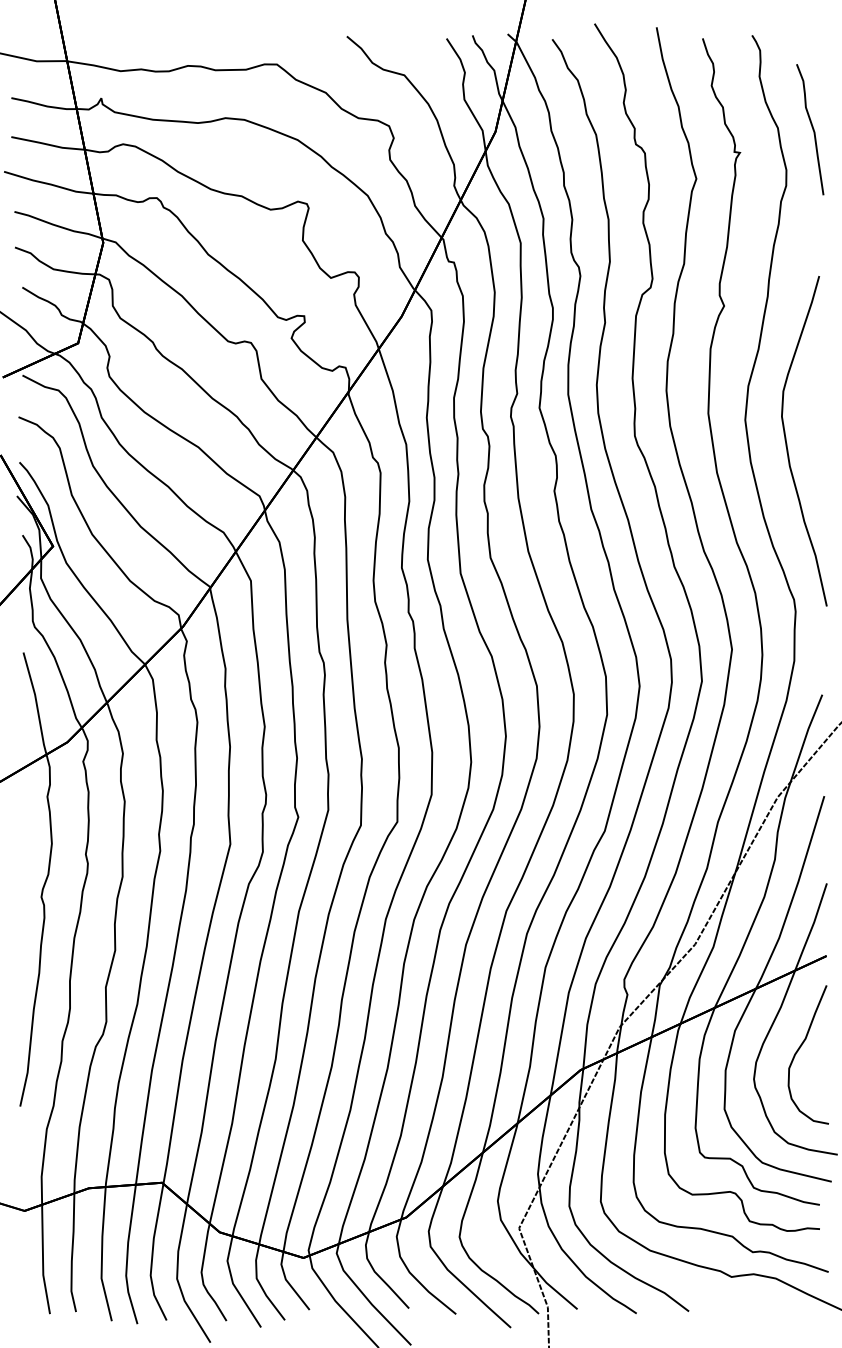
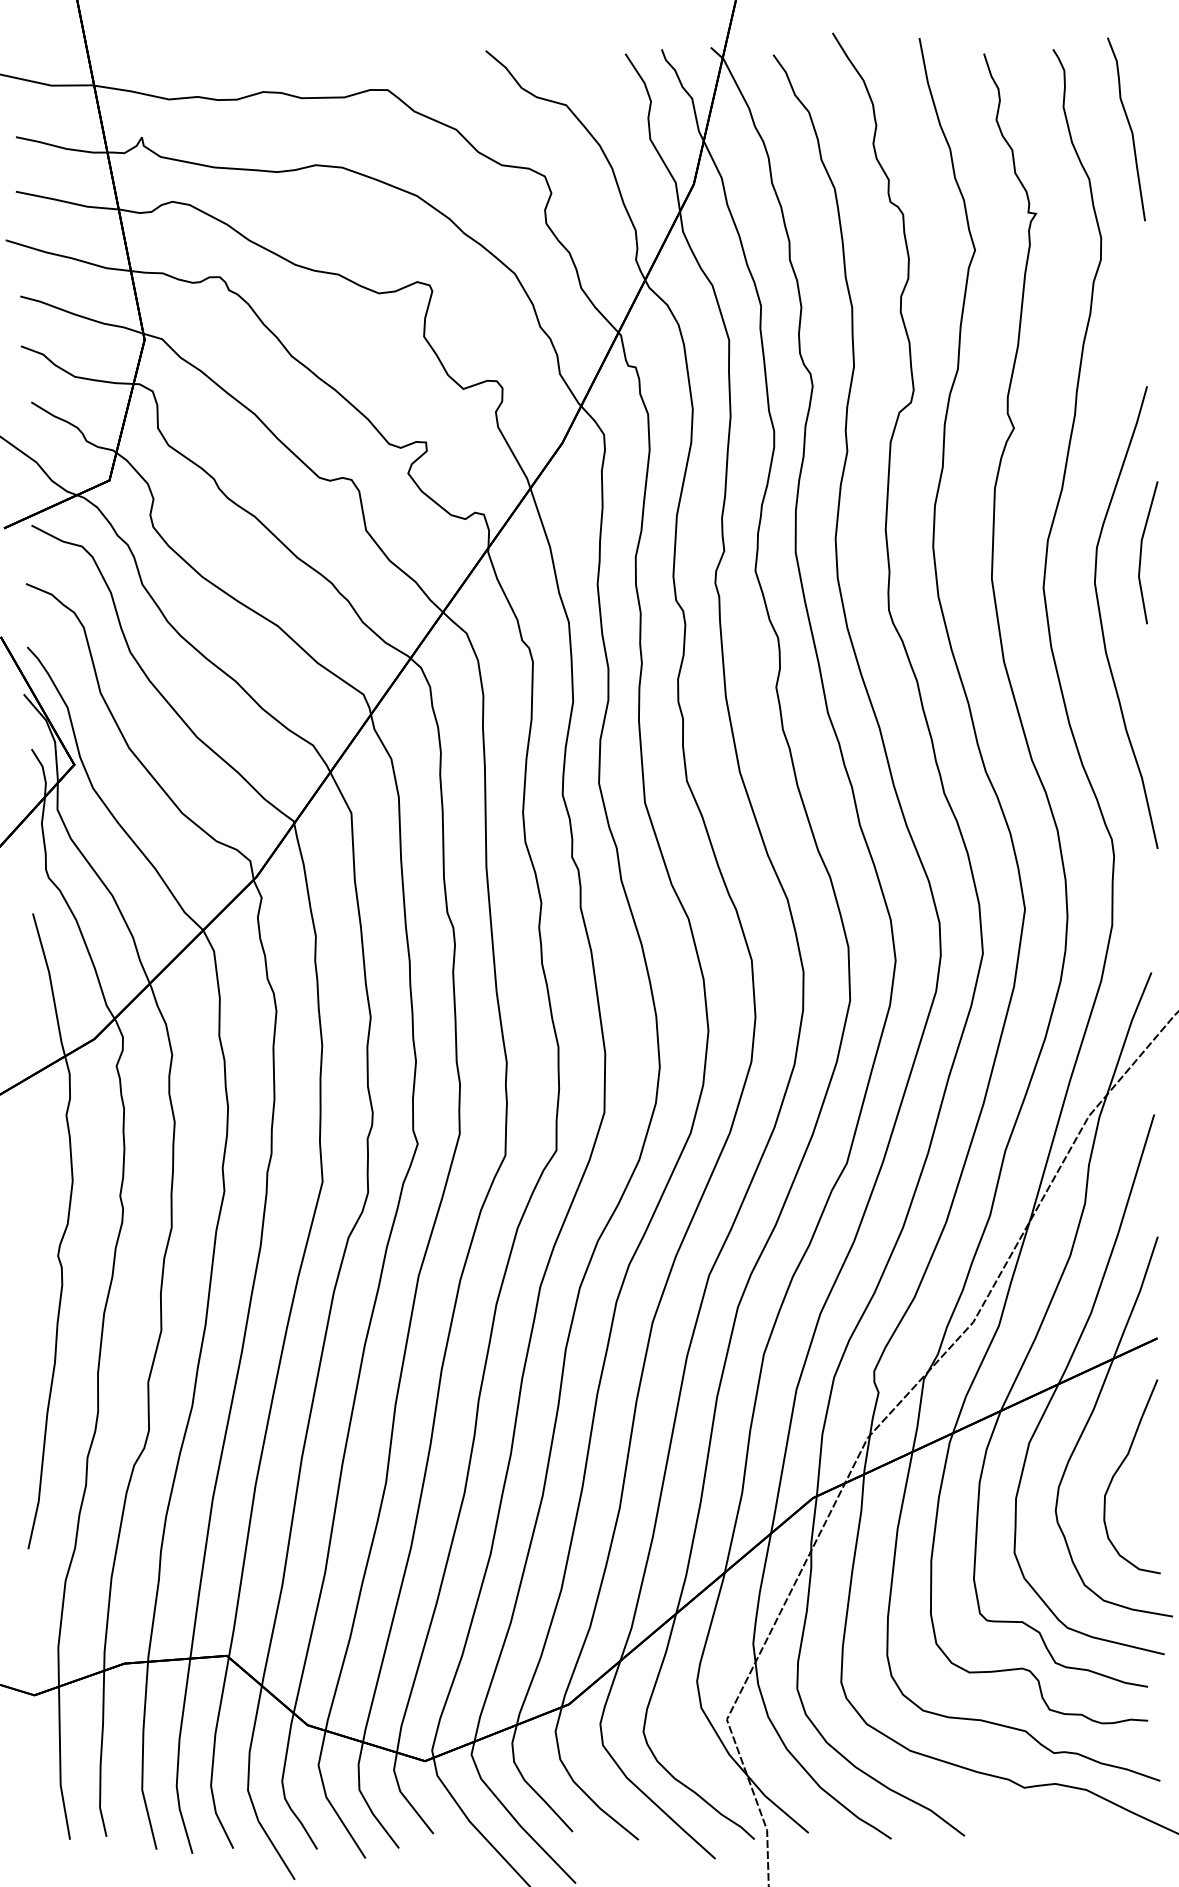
curve: (812, 129) -> (1129, 128), moved
line: (815, 394) -> (1141, 552), added

